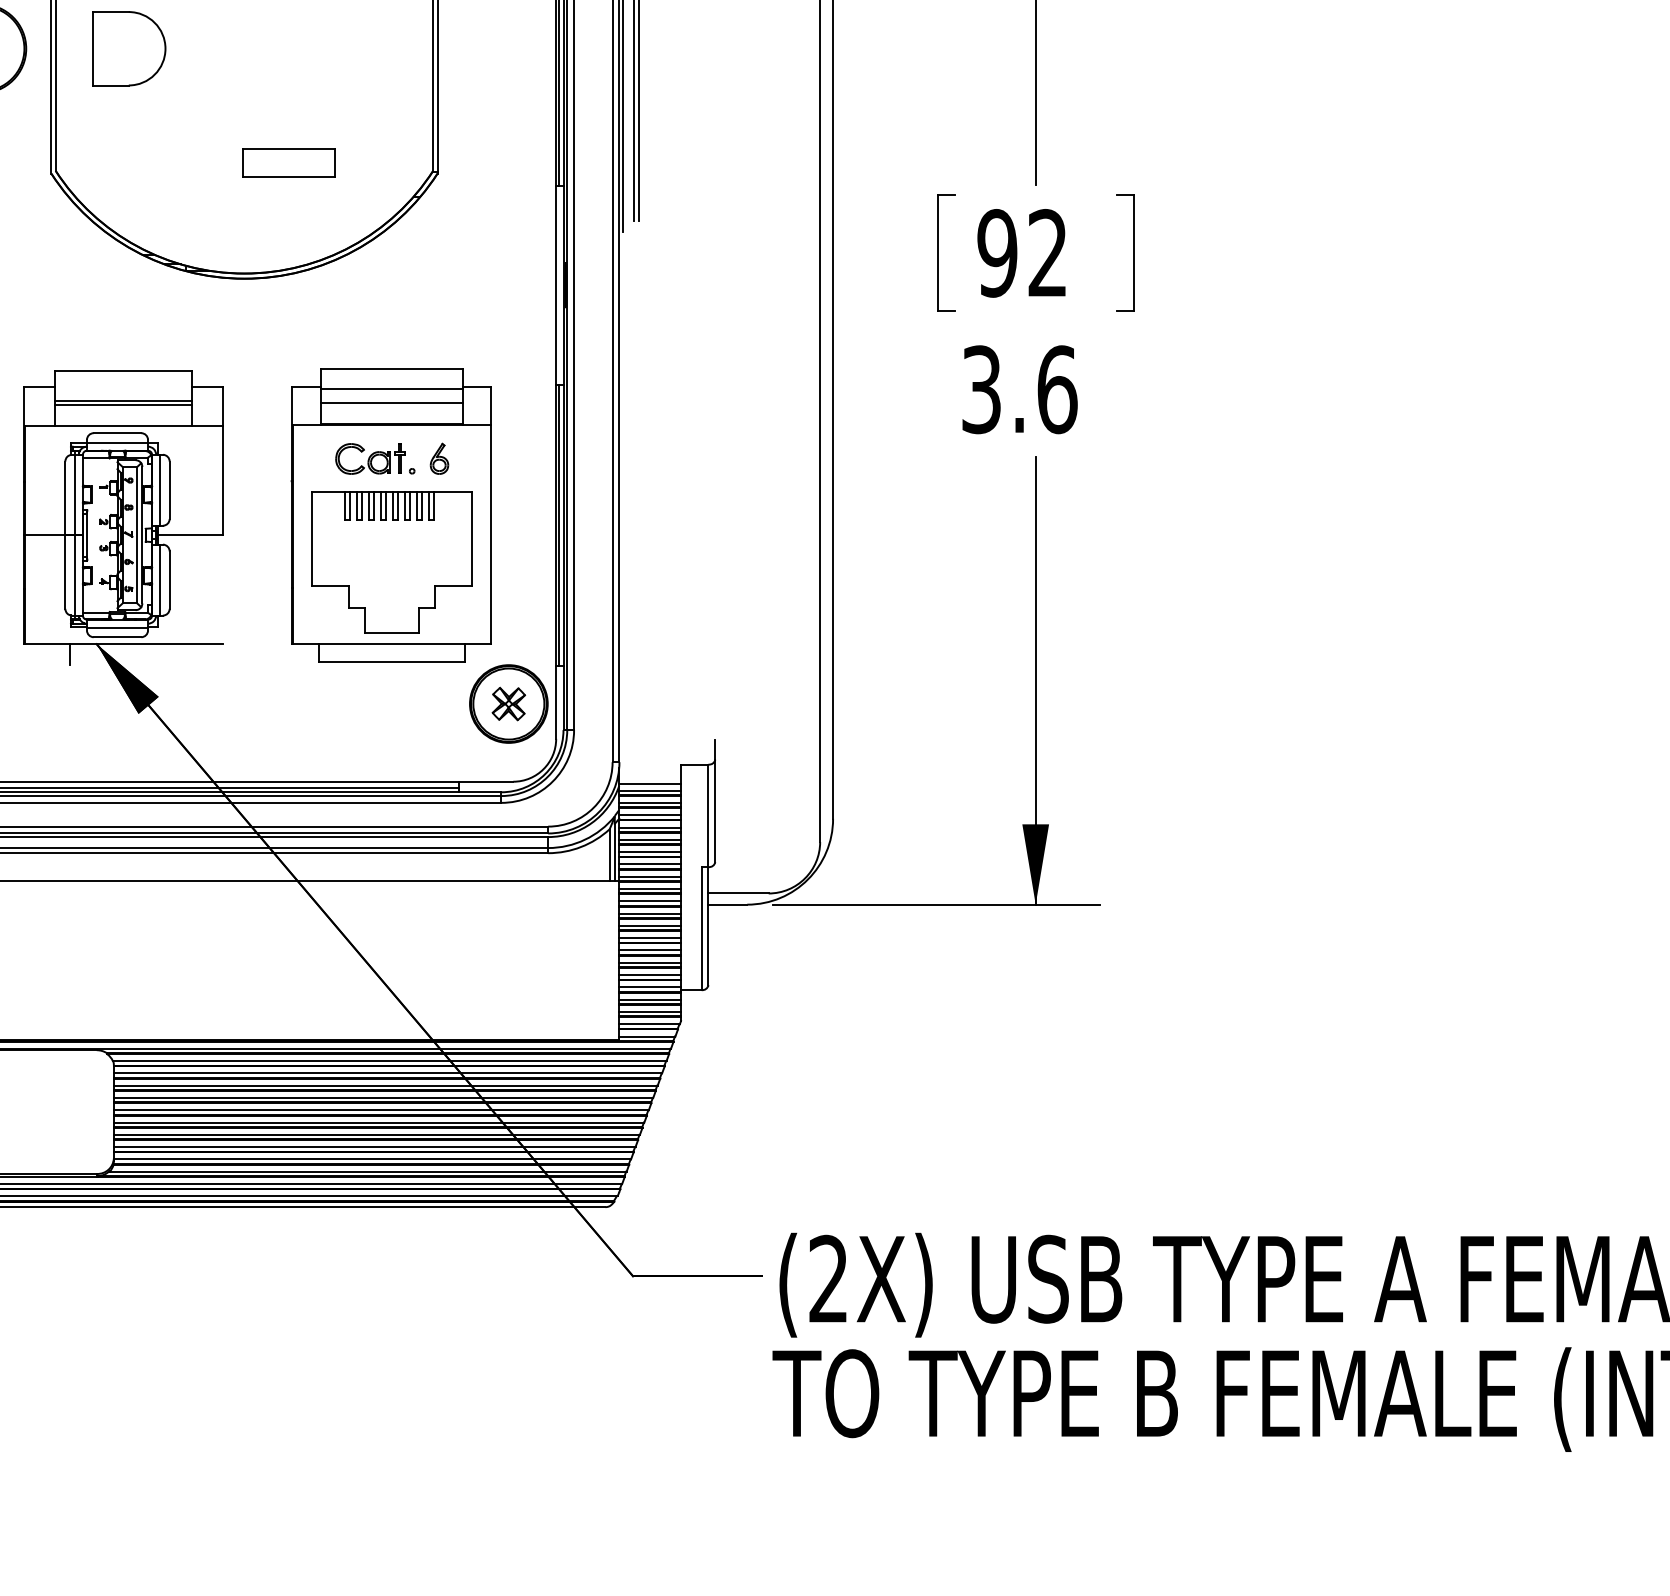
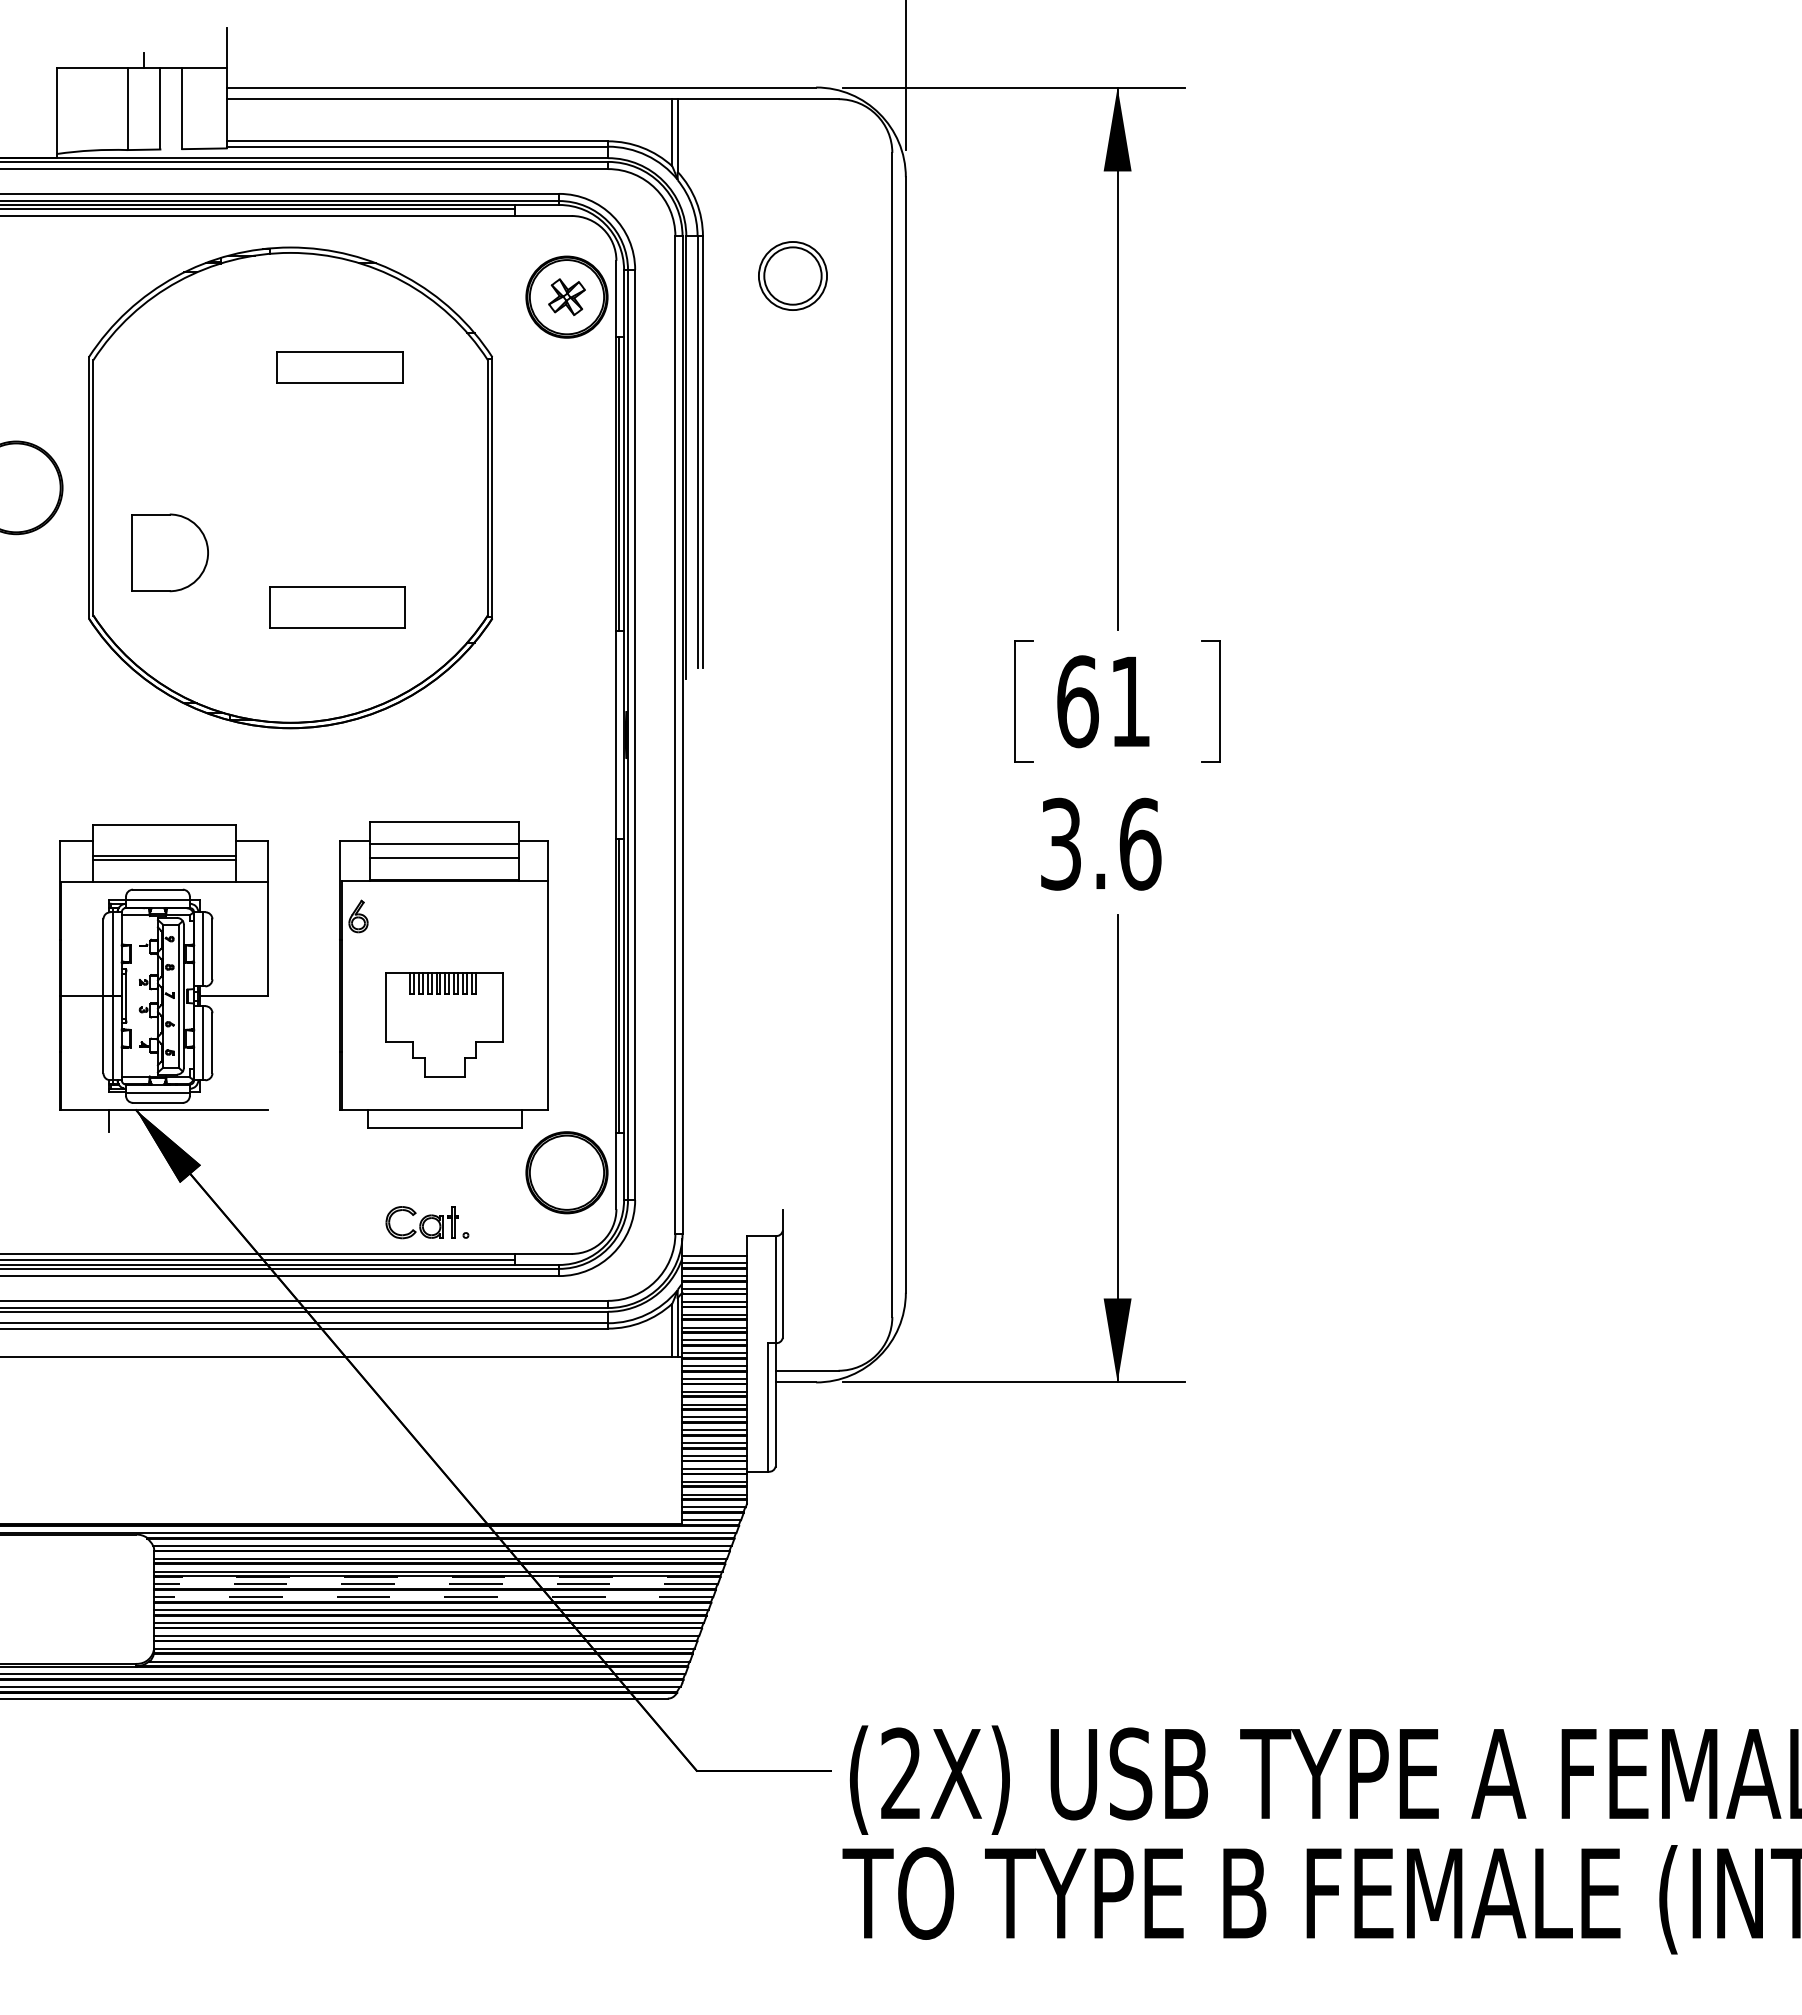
part: (128, 48) -> (169, 552), moved
part: (289, 163) -> (337, 607), size x1.4
text: (1021, 253) -> (1102, 701), 92 -> 61
part: (375, 458) -> (427, 1222), moved
part: (439, 458) -> (358, 916), moved
part: (391, 562) -> (444, 1024), size x0.7
part: (508, 703) -> (566, 1172), removed
line: (384, 1091) -> (436, 1577), solid -> dashed
line: (384, 1098) -> (436, 1584), solid -> dashed
line: (381, 1110) -> (433, 1597), solid -> dashed

